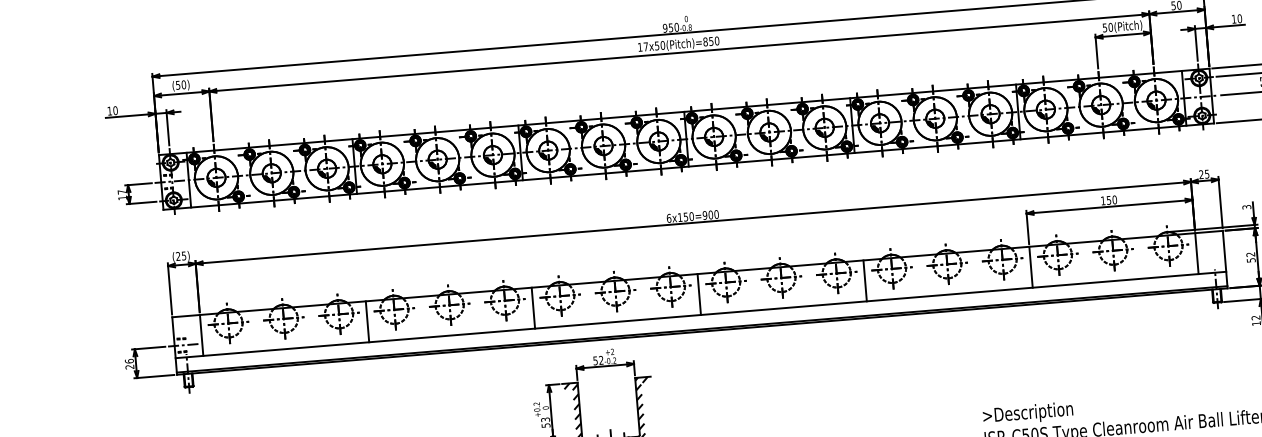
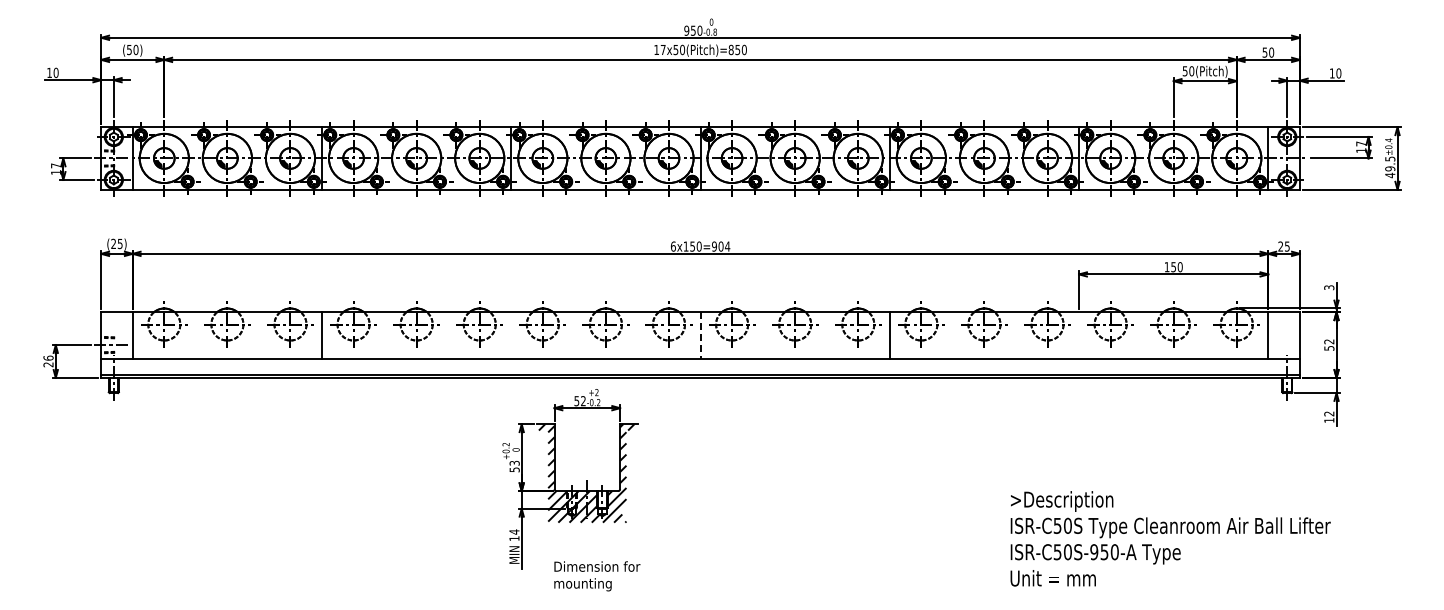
text: (716, 214) -> (727, 246), 6x150=900 -> 6x150=904
line: (1031, 267) -> (1079, 335), removed
line: (699, 295) -> (700, 336), solid -> dashed
line: (533, 308) -> (511, 335), removed

